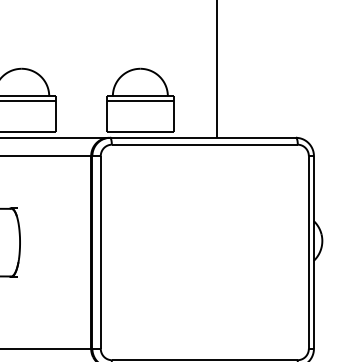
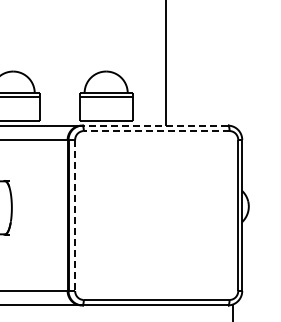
line: (203, 137) -> (155, 125), solid -> dashed
line: (204, 145) -> (156, 131), solid -> dashed
line: (101, 253) -> (75, 216), solid -> dashed

